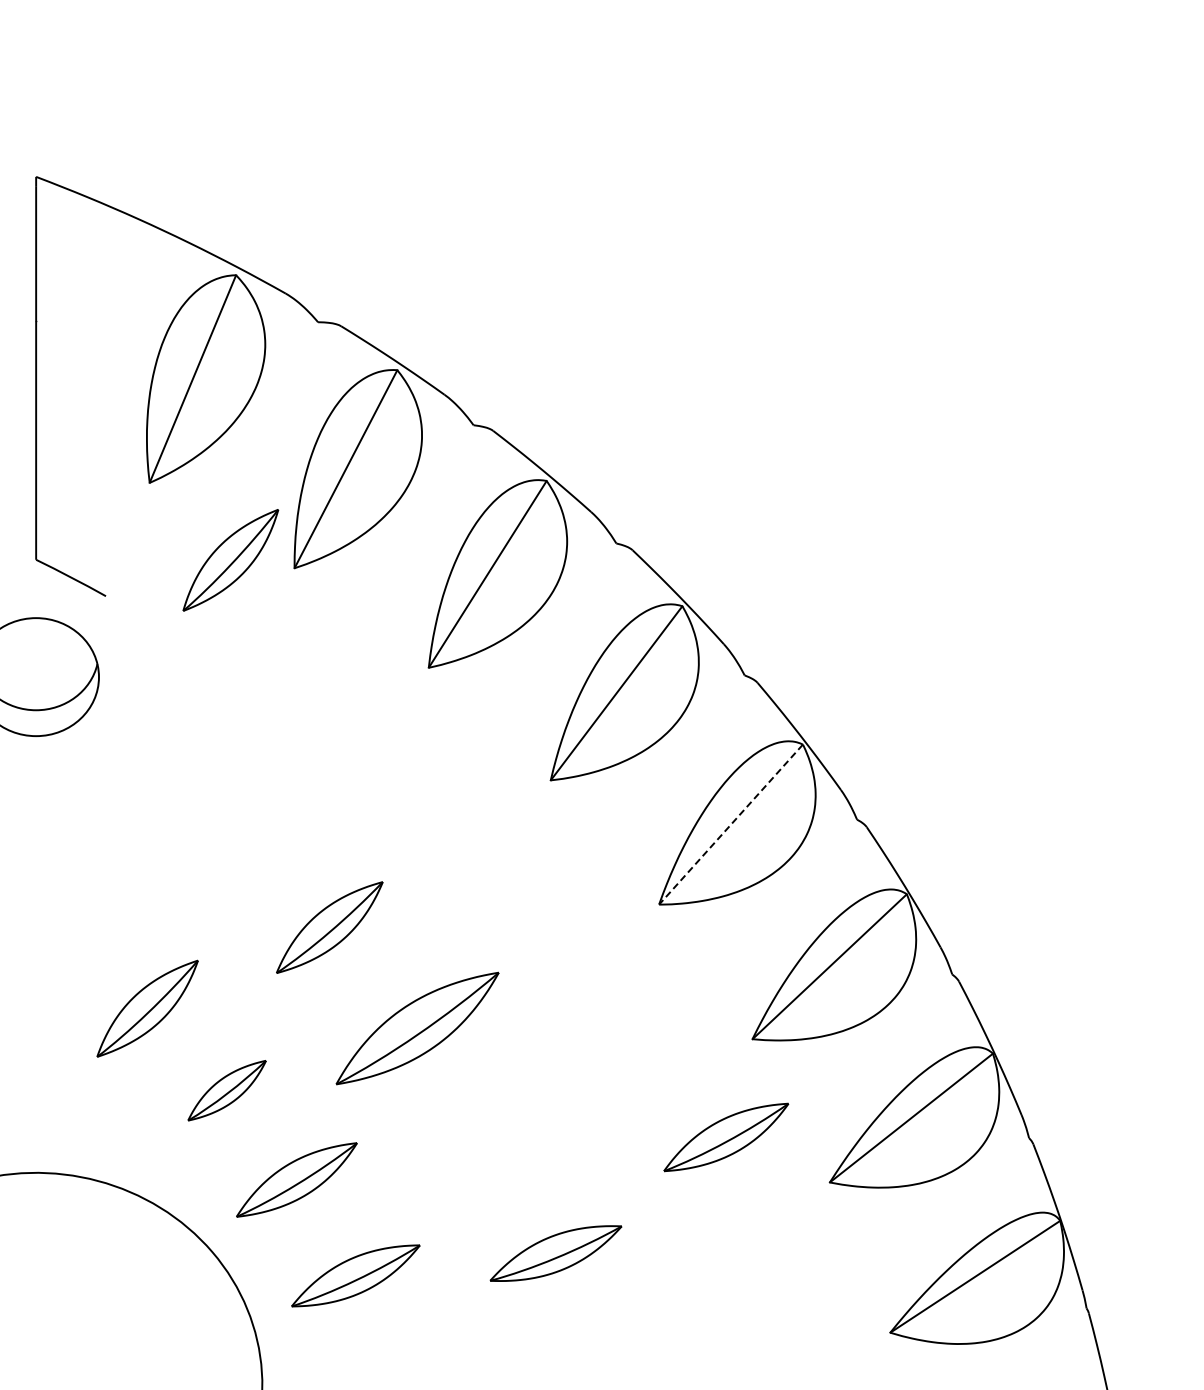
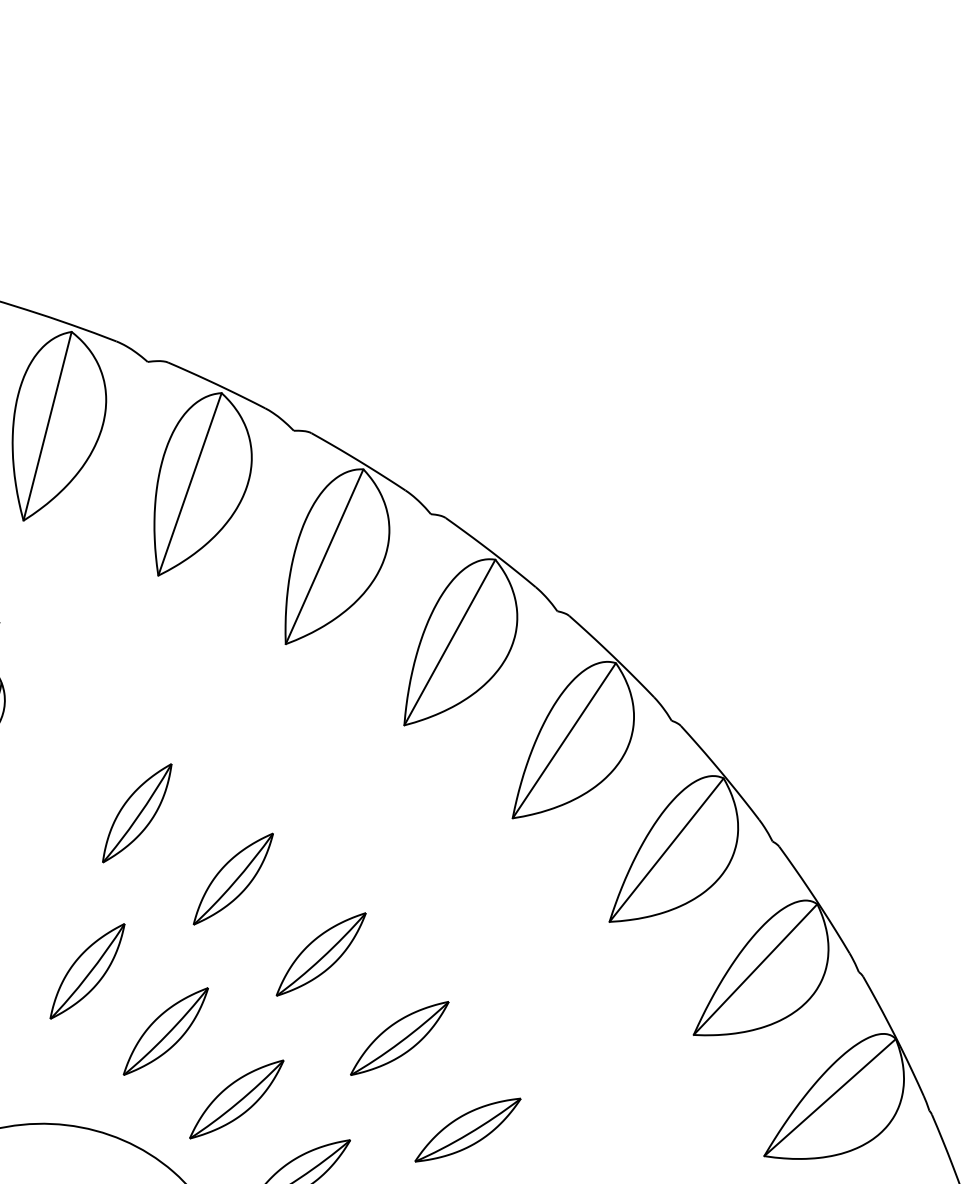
part: (230, 560) -> (136, 813), moved
line: (731, 824) -> (564, 740), dashed -> solid
part: (417, 1027) -> (321, 953), size x0.71
part: (226, 1090) -> (165, 1031), size x1.43
part: (726, 1137) -> (399, 1038), moved

